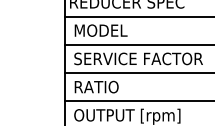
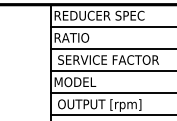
text: (97, 30) -> (76, 37), MODEL -> RATIO
text: (96, 87) -> (75, 82), RATIO -> MODEL

